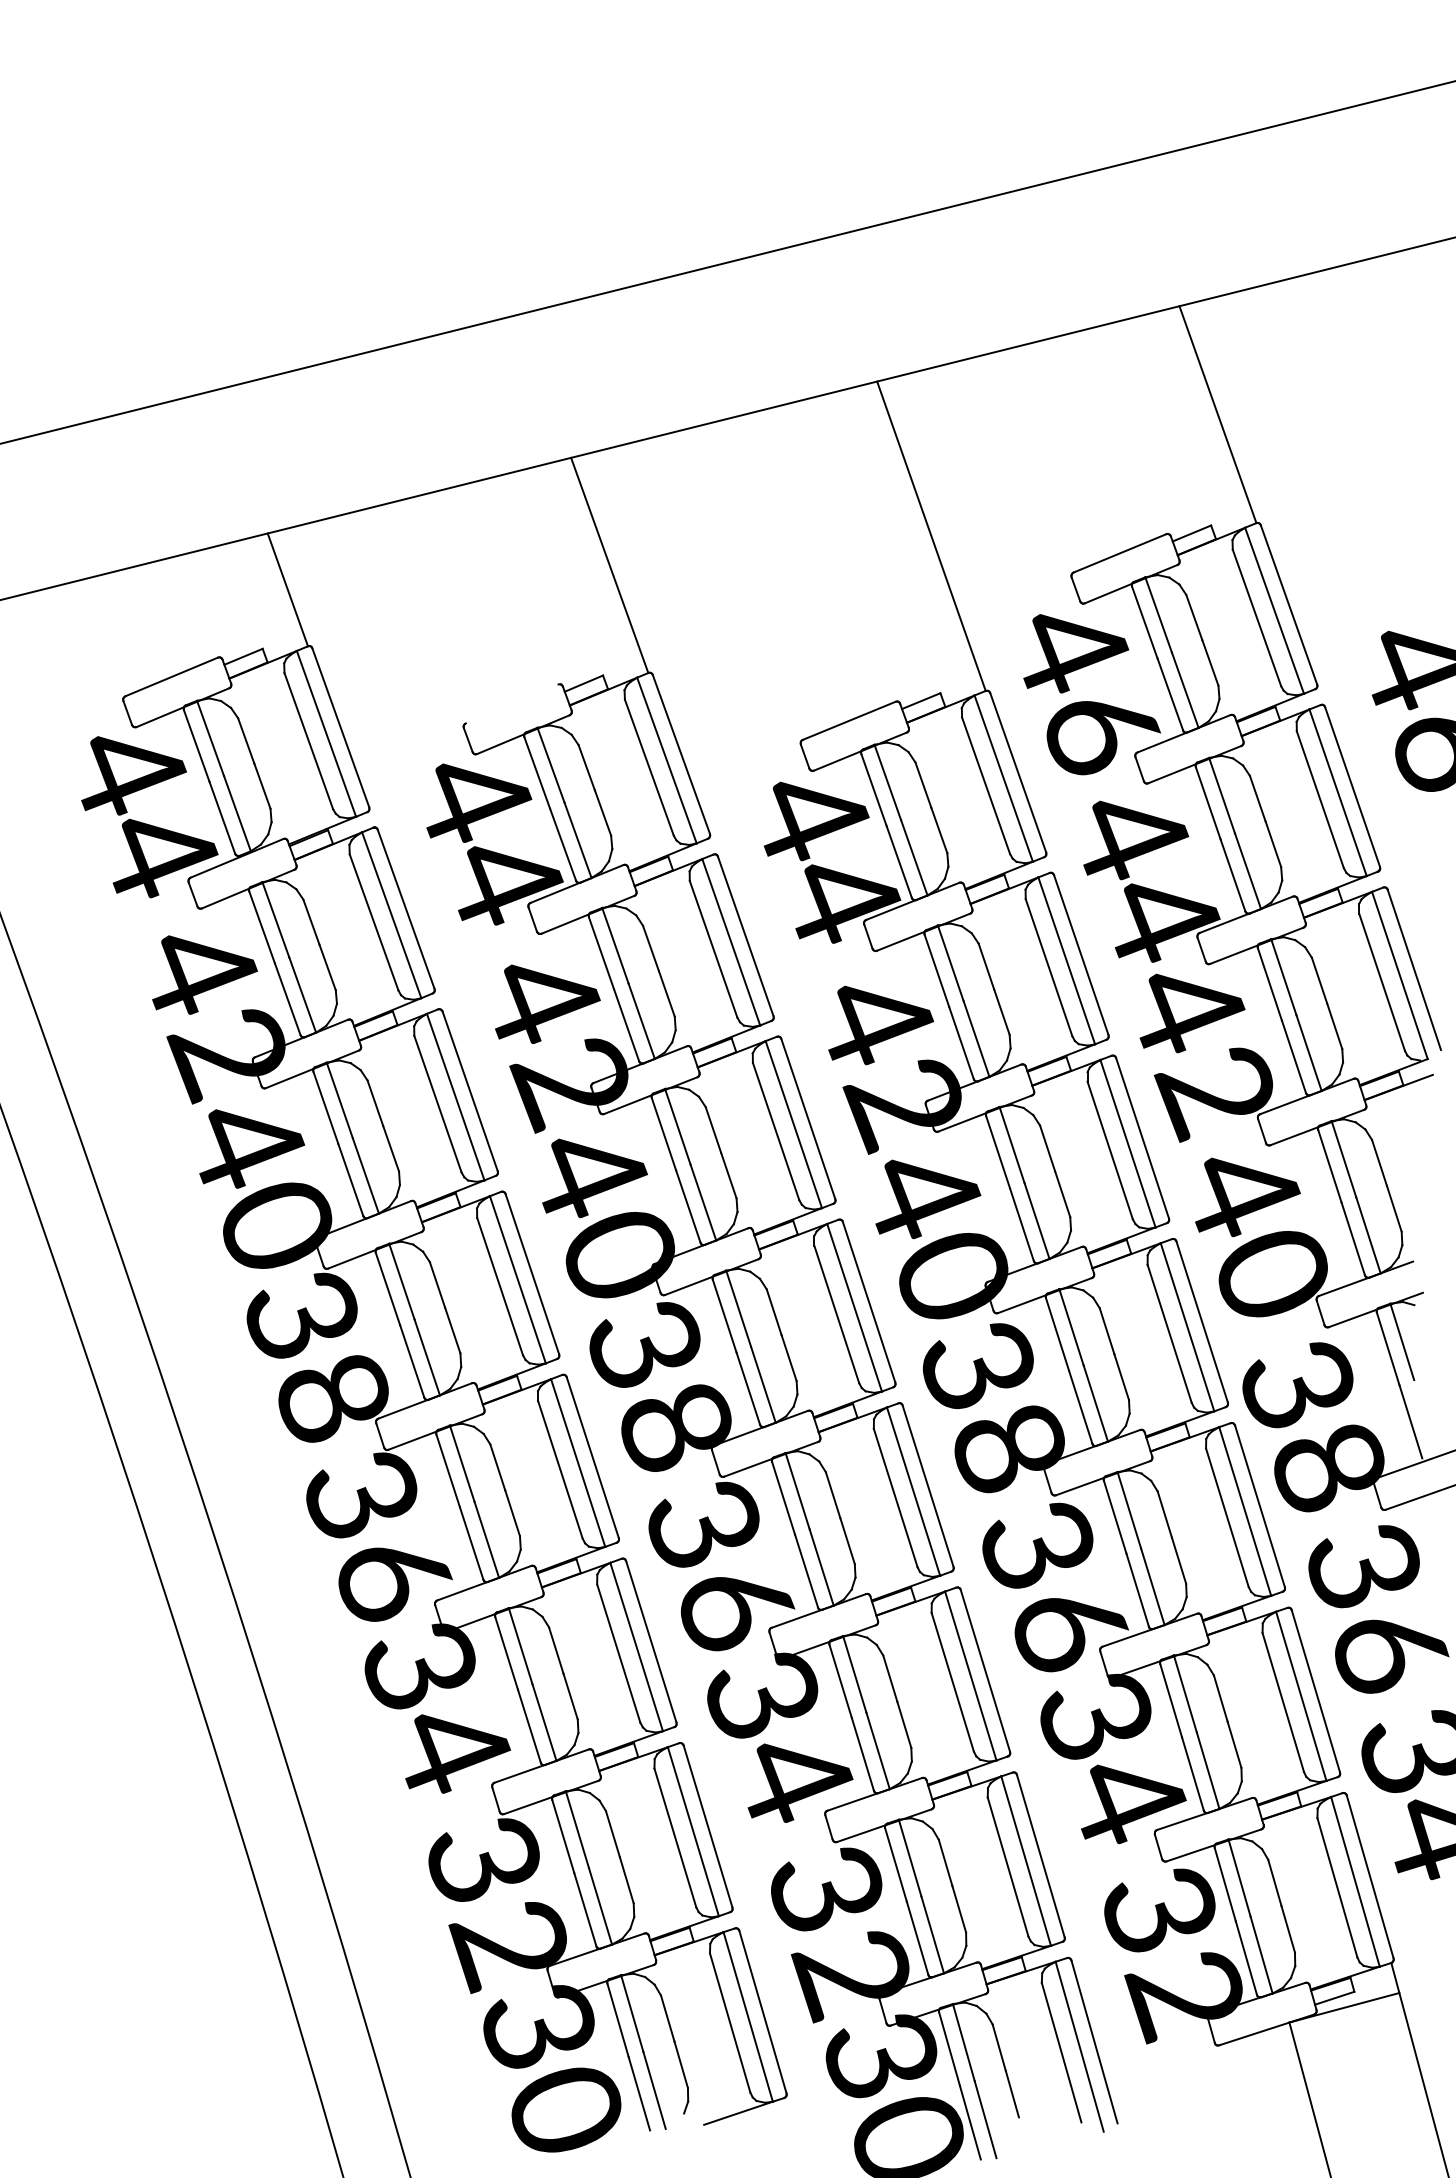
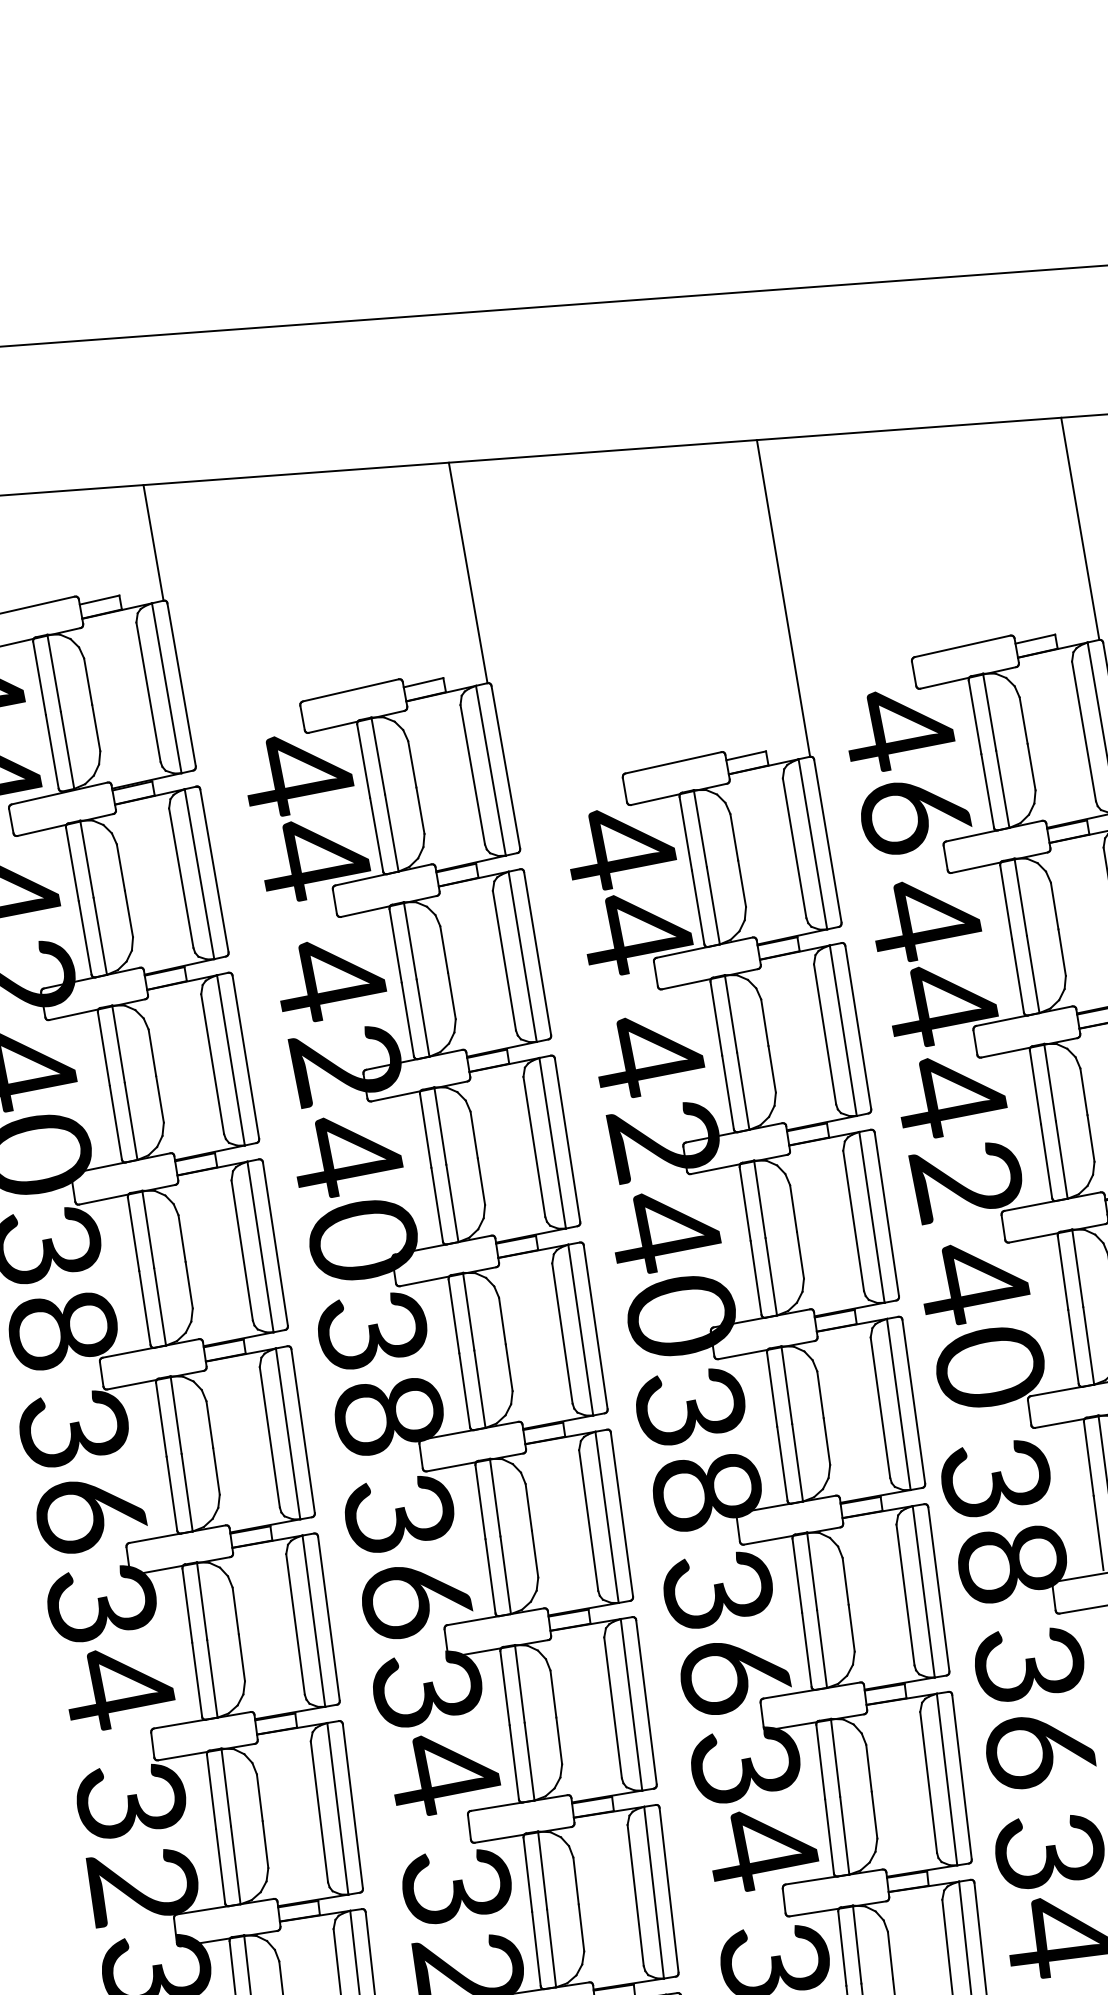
line: (511, 703) -> (350, 689), added

